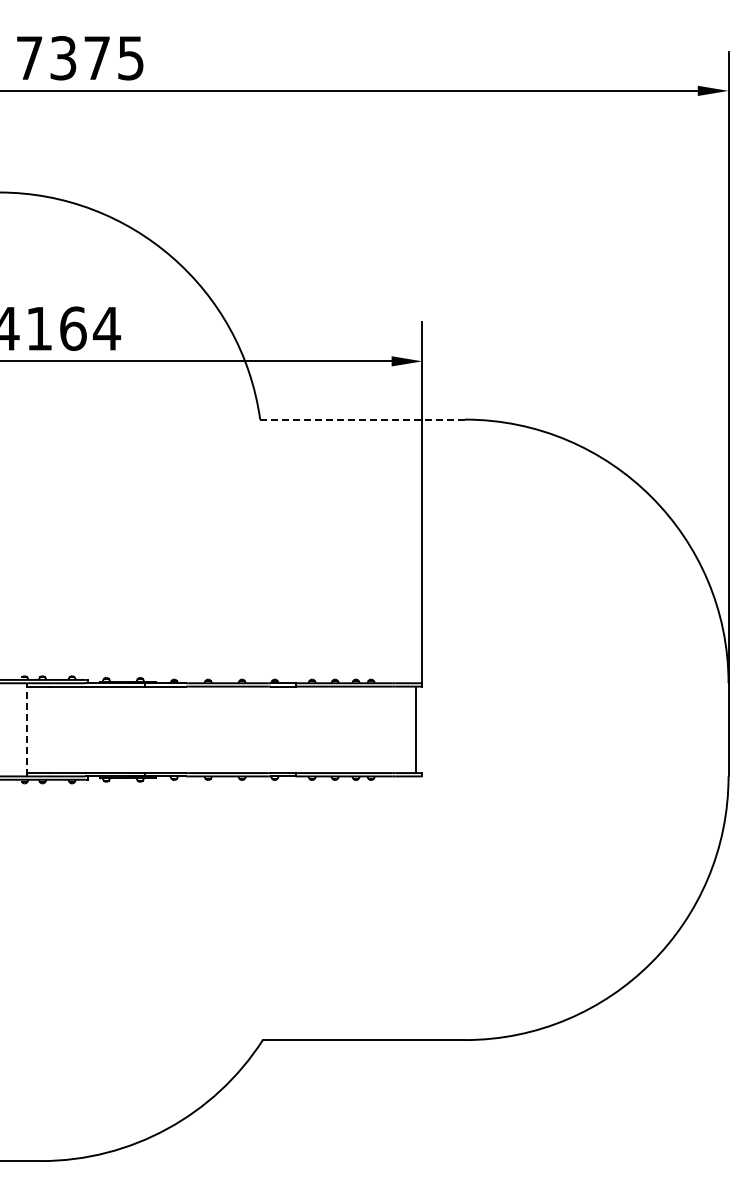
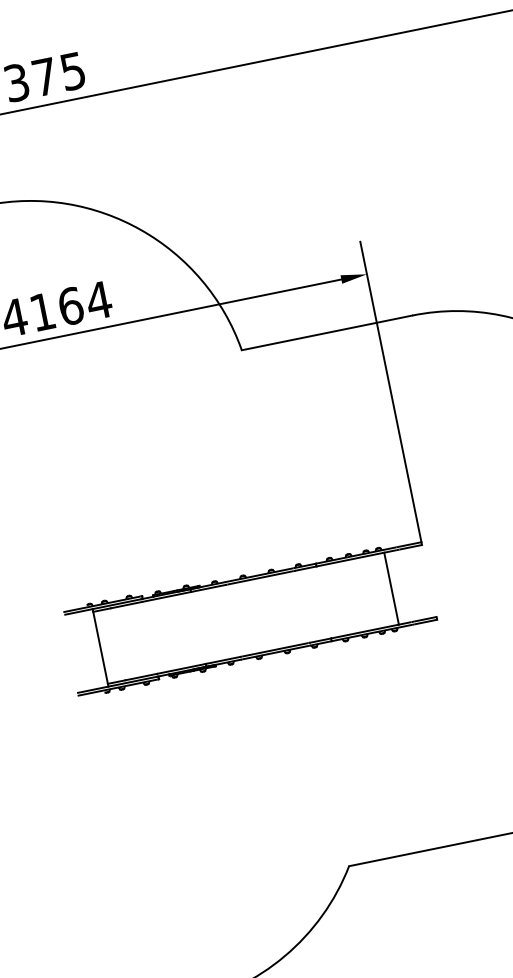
line: (363, 419) -> (327, 332), dashed -> solid
line: (27, 729) -> (100, 647), dashed -> solid
line: (416, 729) -> (391, 588), moved

